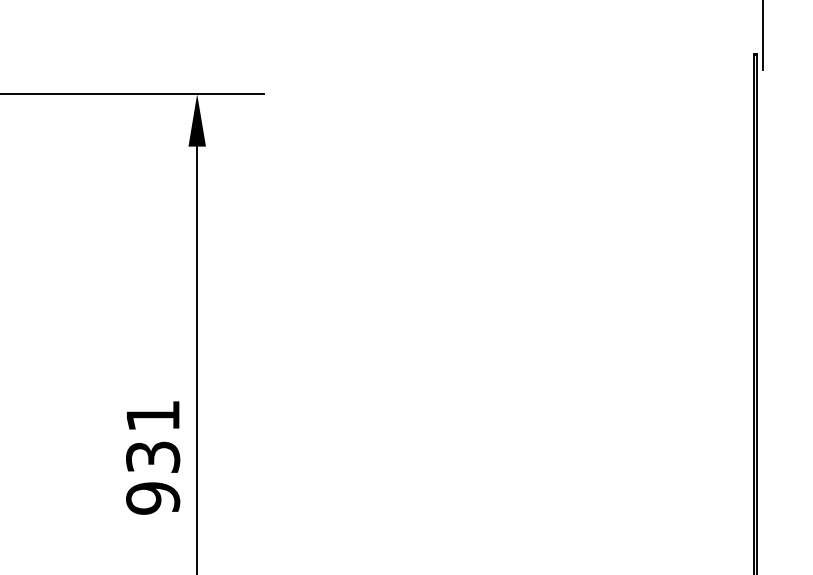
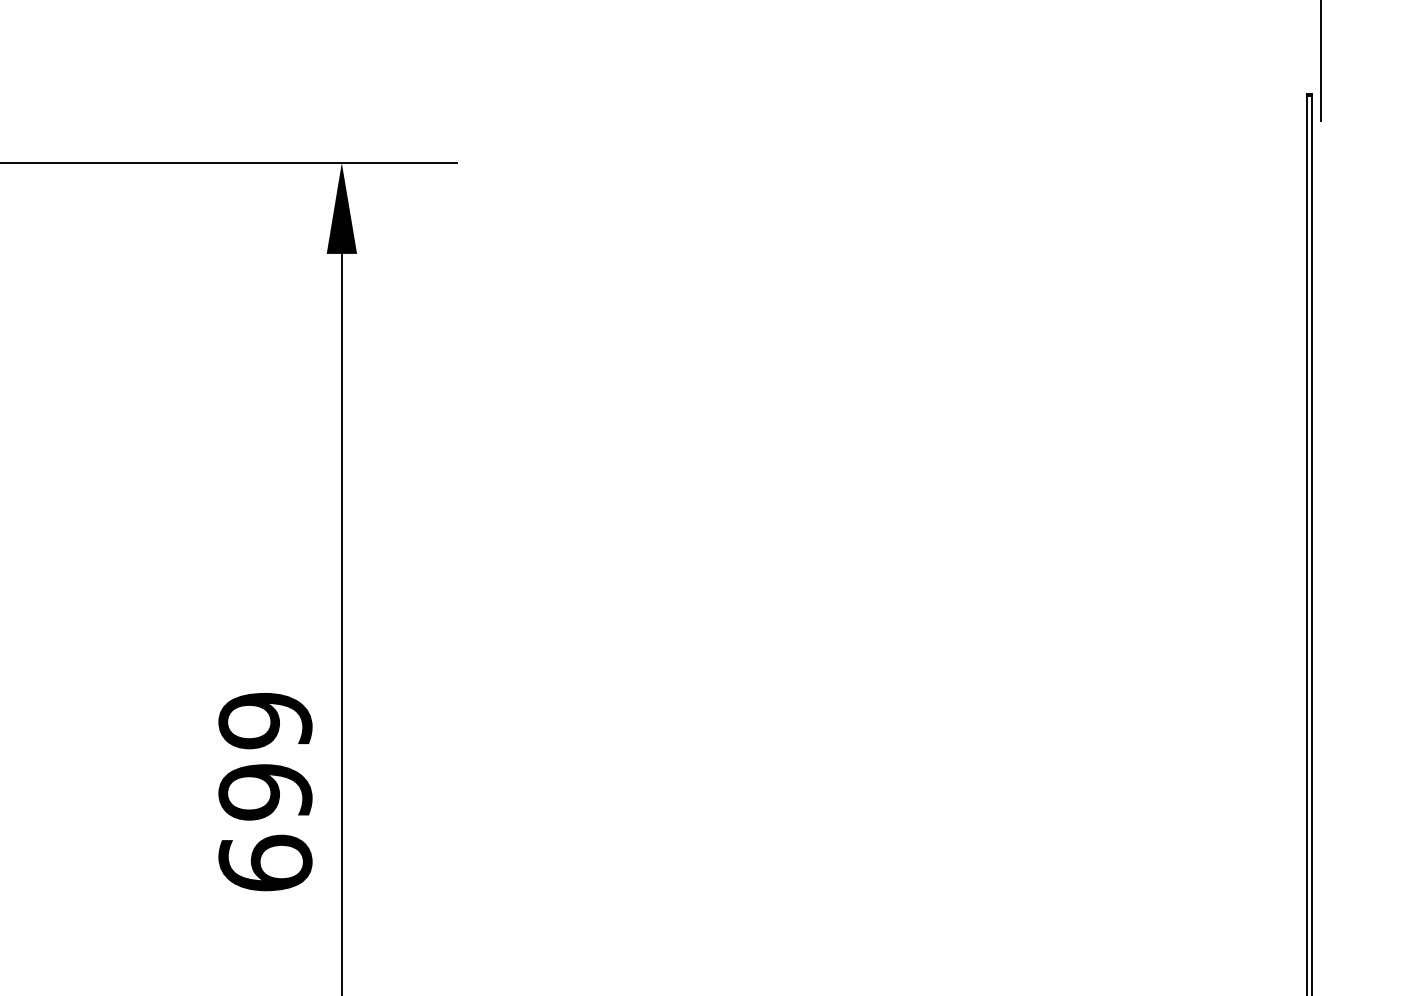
text: (153, 457) -> (266, 792), 931 -> 699

